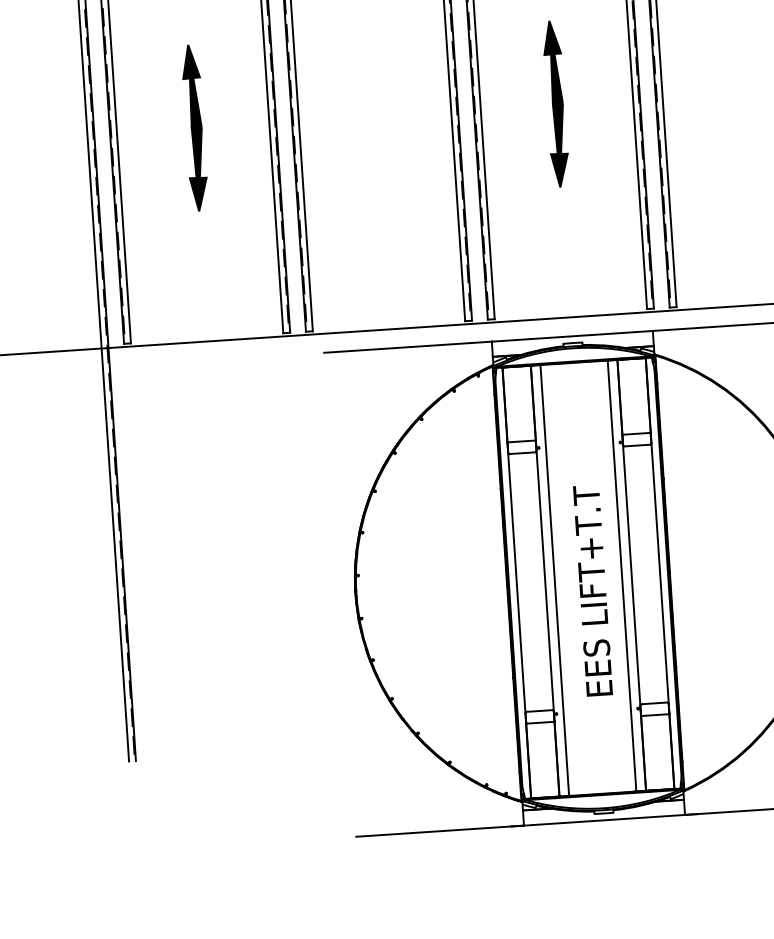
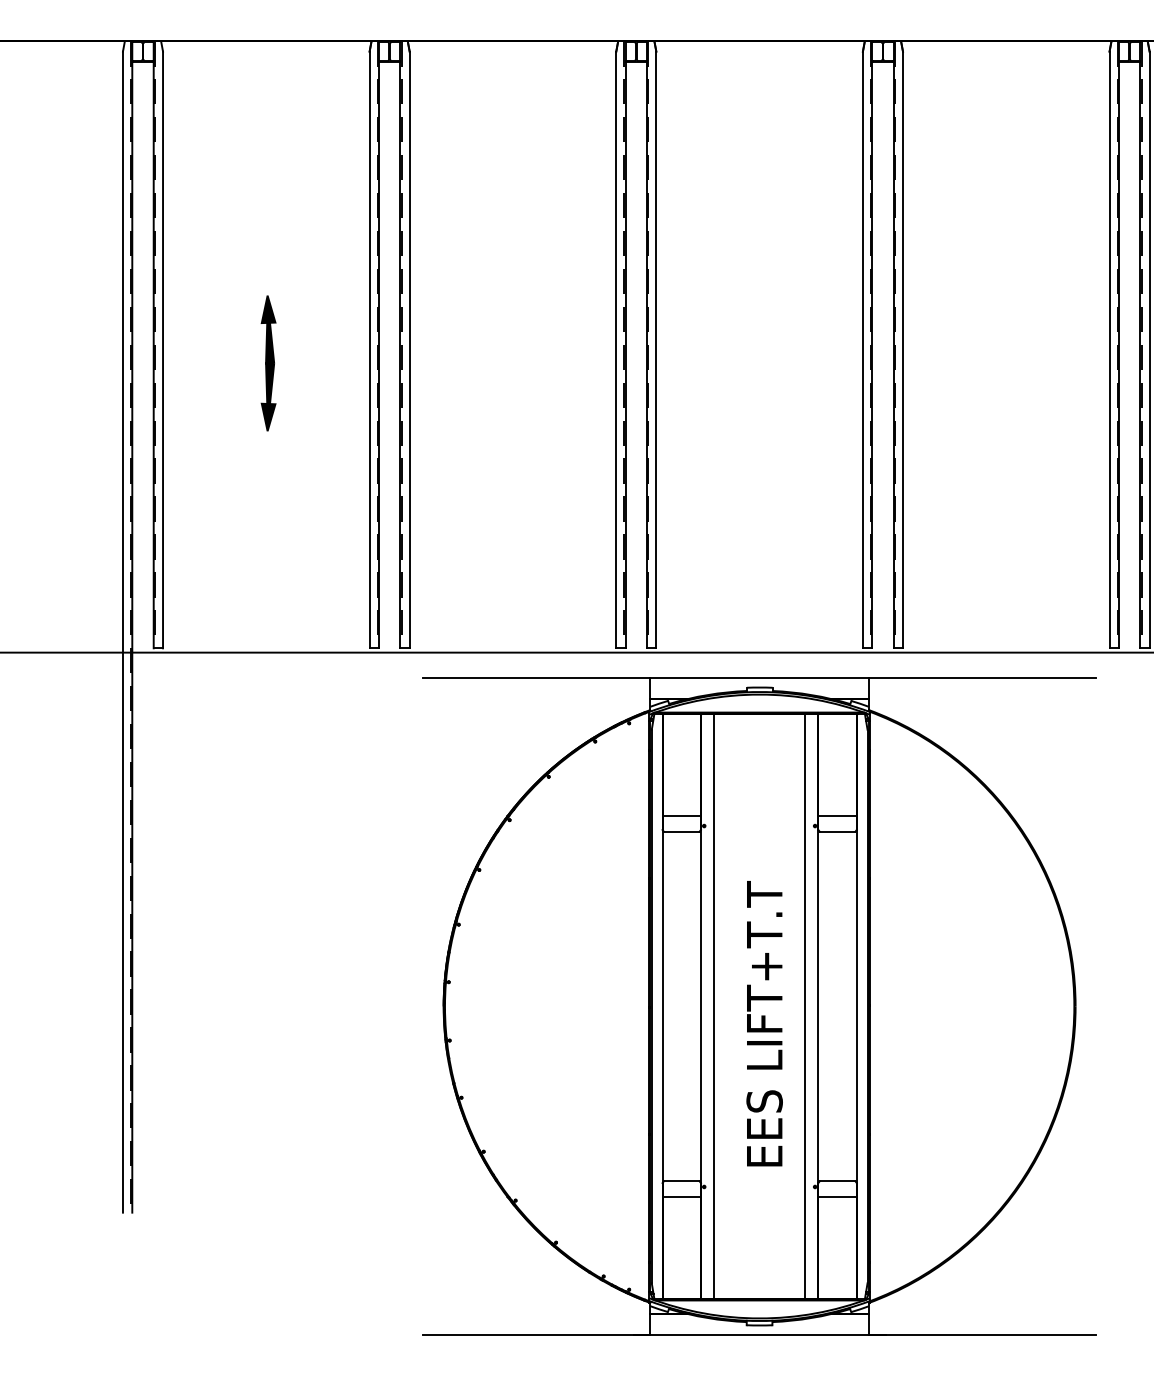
part: (556, 104) -> (758, 363), removed
part: (194, 128) -> (268, 363), size x0.6

